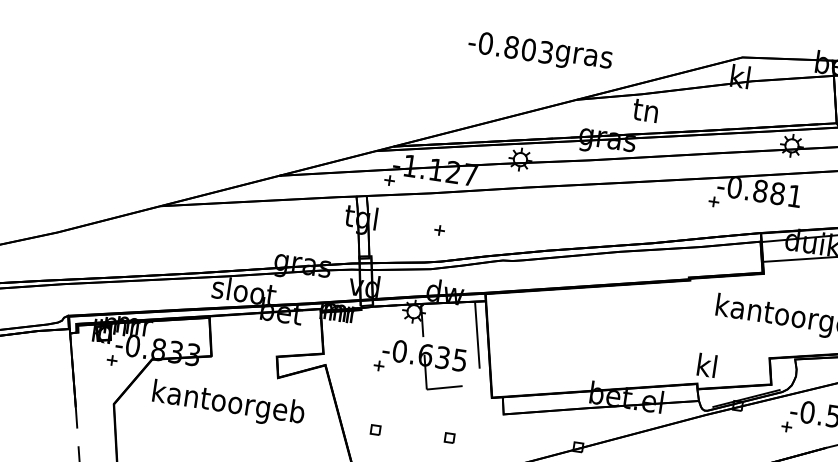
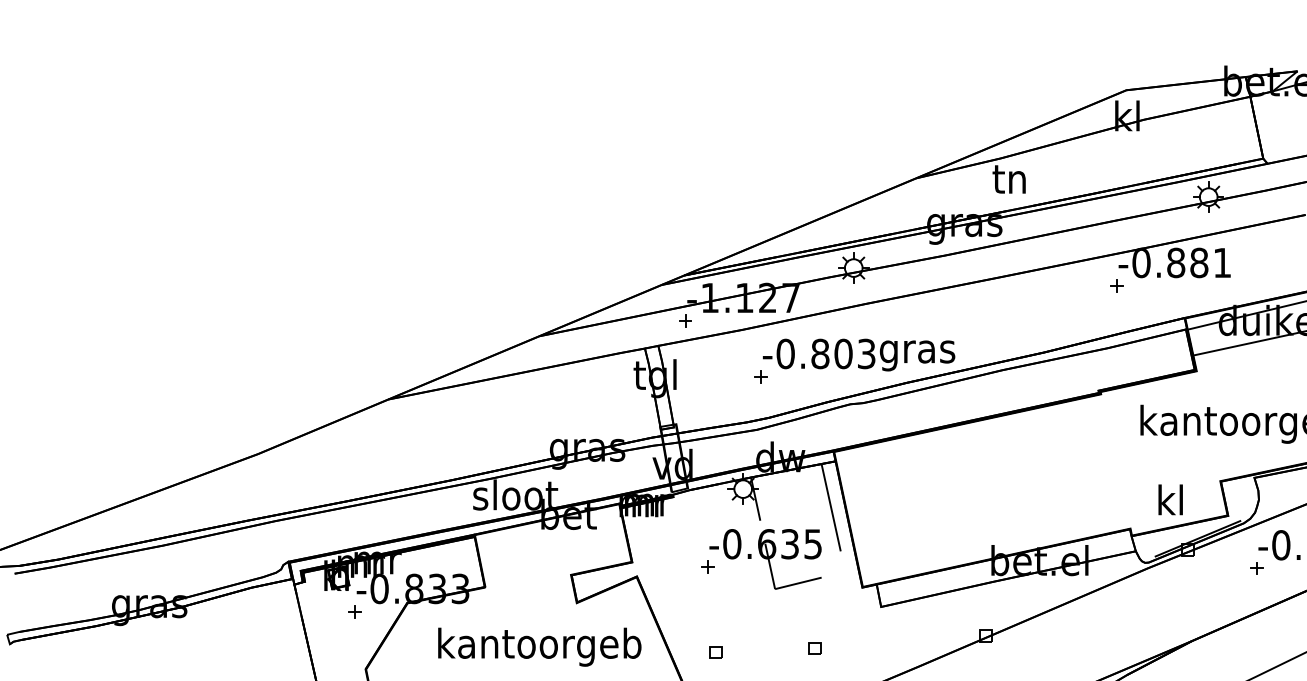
text: (540, 52) -> (859, 354), moved
text: (707, 365) -> (1170, 499), moved
text: (228, 403) -> (539, 646), moved

